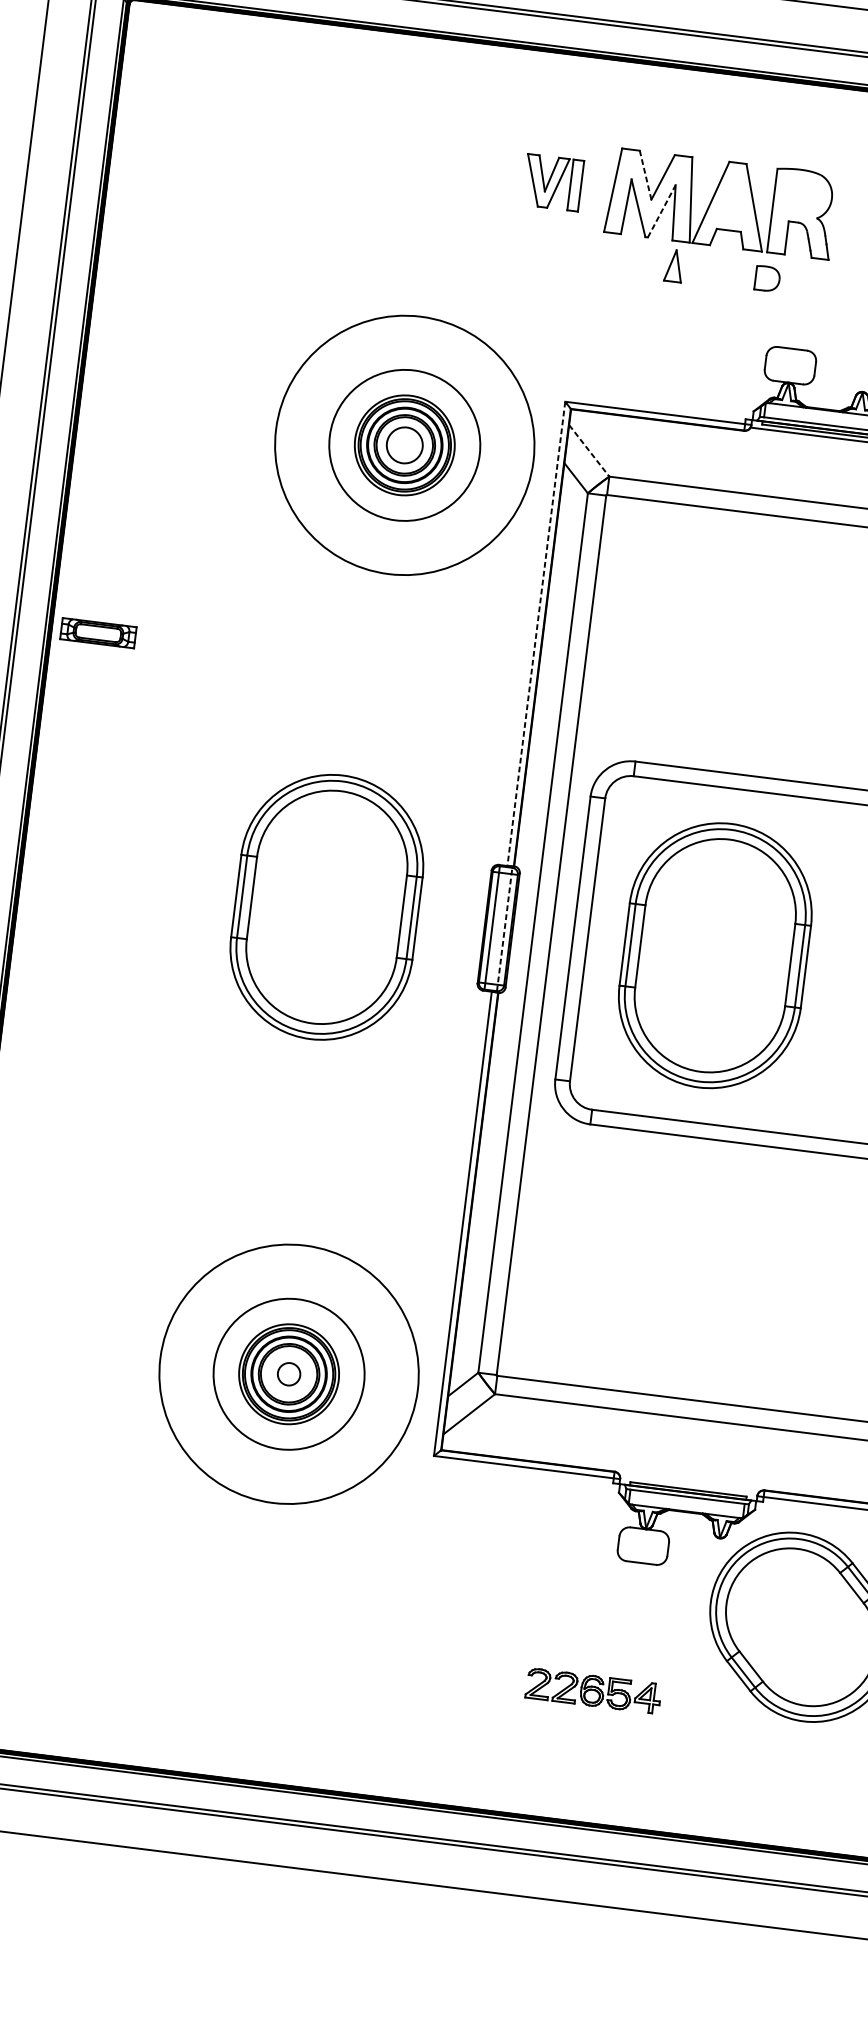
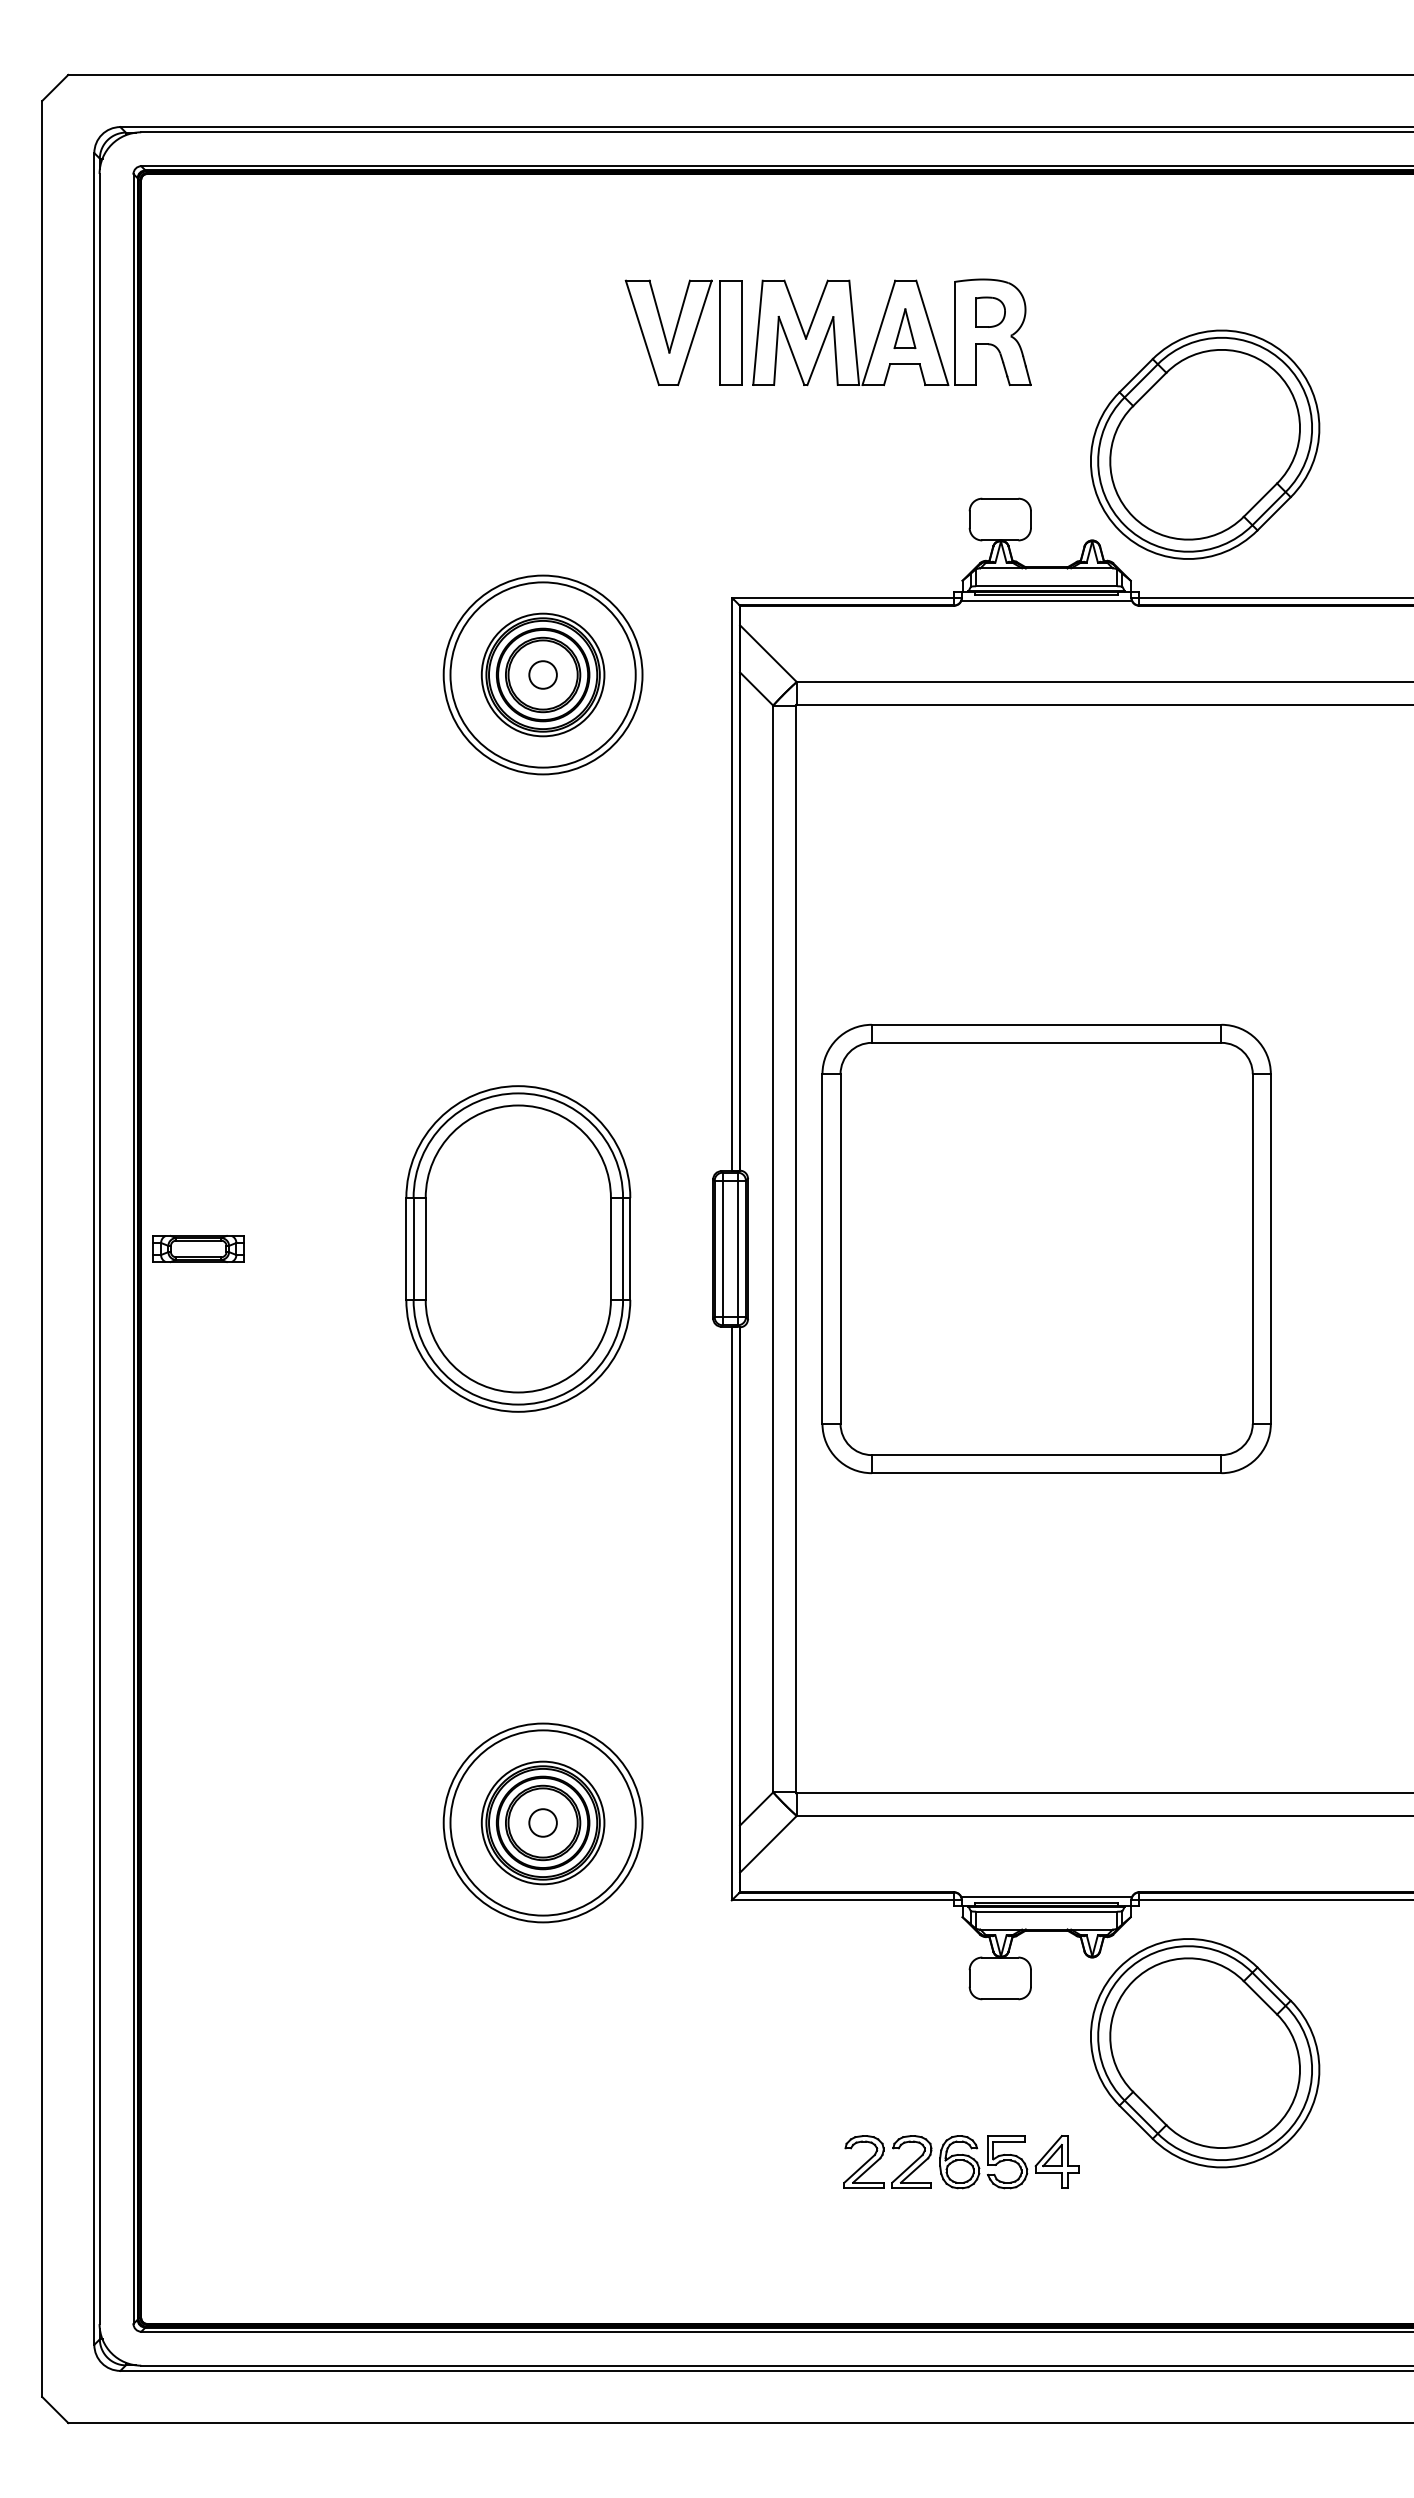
line: (645, 175) -> (795, 309), dashed -> solid
part: (552, 182) -> (683, 332), size x1.67
line: (661, 210) -> (820, 350), dashed -> solid
part: (674, 265) -> (904, 328), moved
part: (767, 278) -> (990, 311), moved
circle: (404, 444) -> (542, 674), size x0.62
circle: (404, 444) -> (542, 674), size x0.62
line: (589, 451) -> (768, 654), dashed -> solid
part: (98, 632) -> (198, 1248), moved
line: (536, 633) -> (731, 884), dashed -> solid
line: (505, 929) -> (738, 1248), dashed -> solid
part: (715, 955) -> (998, 1248), removed
circle: (288, 1373) -> (542, 1822), size x0.62
line: (688, 1485) -> (1046, 1897), added
part: (593, 1691) -> (961, 2162), size x1.43

